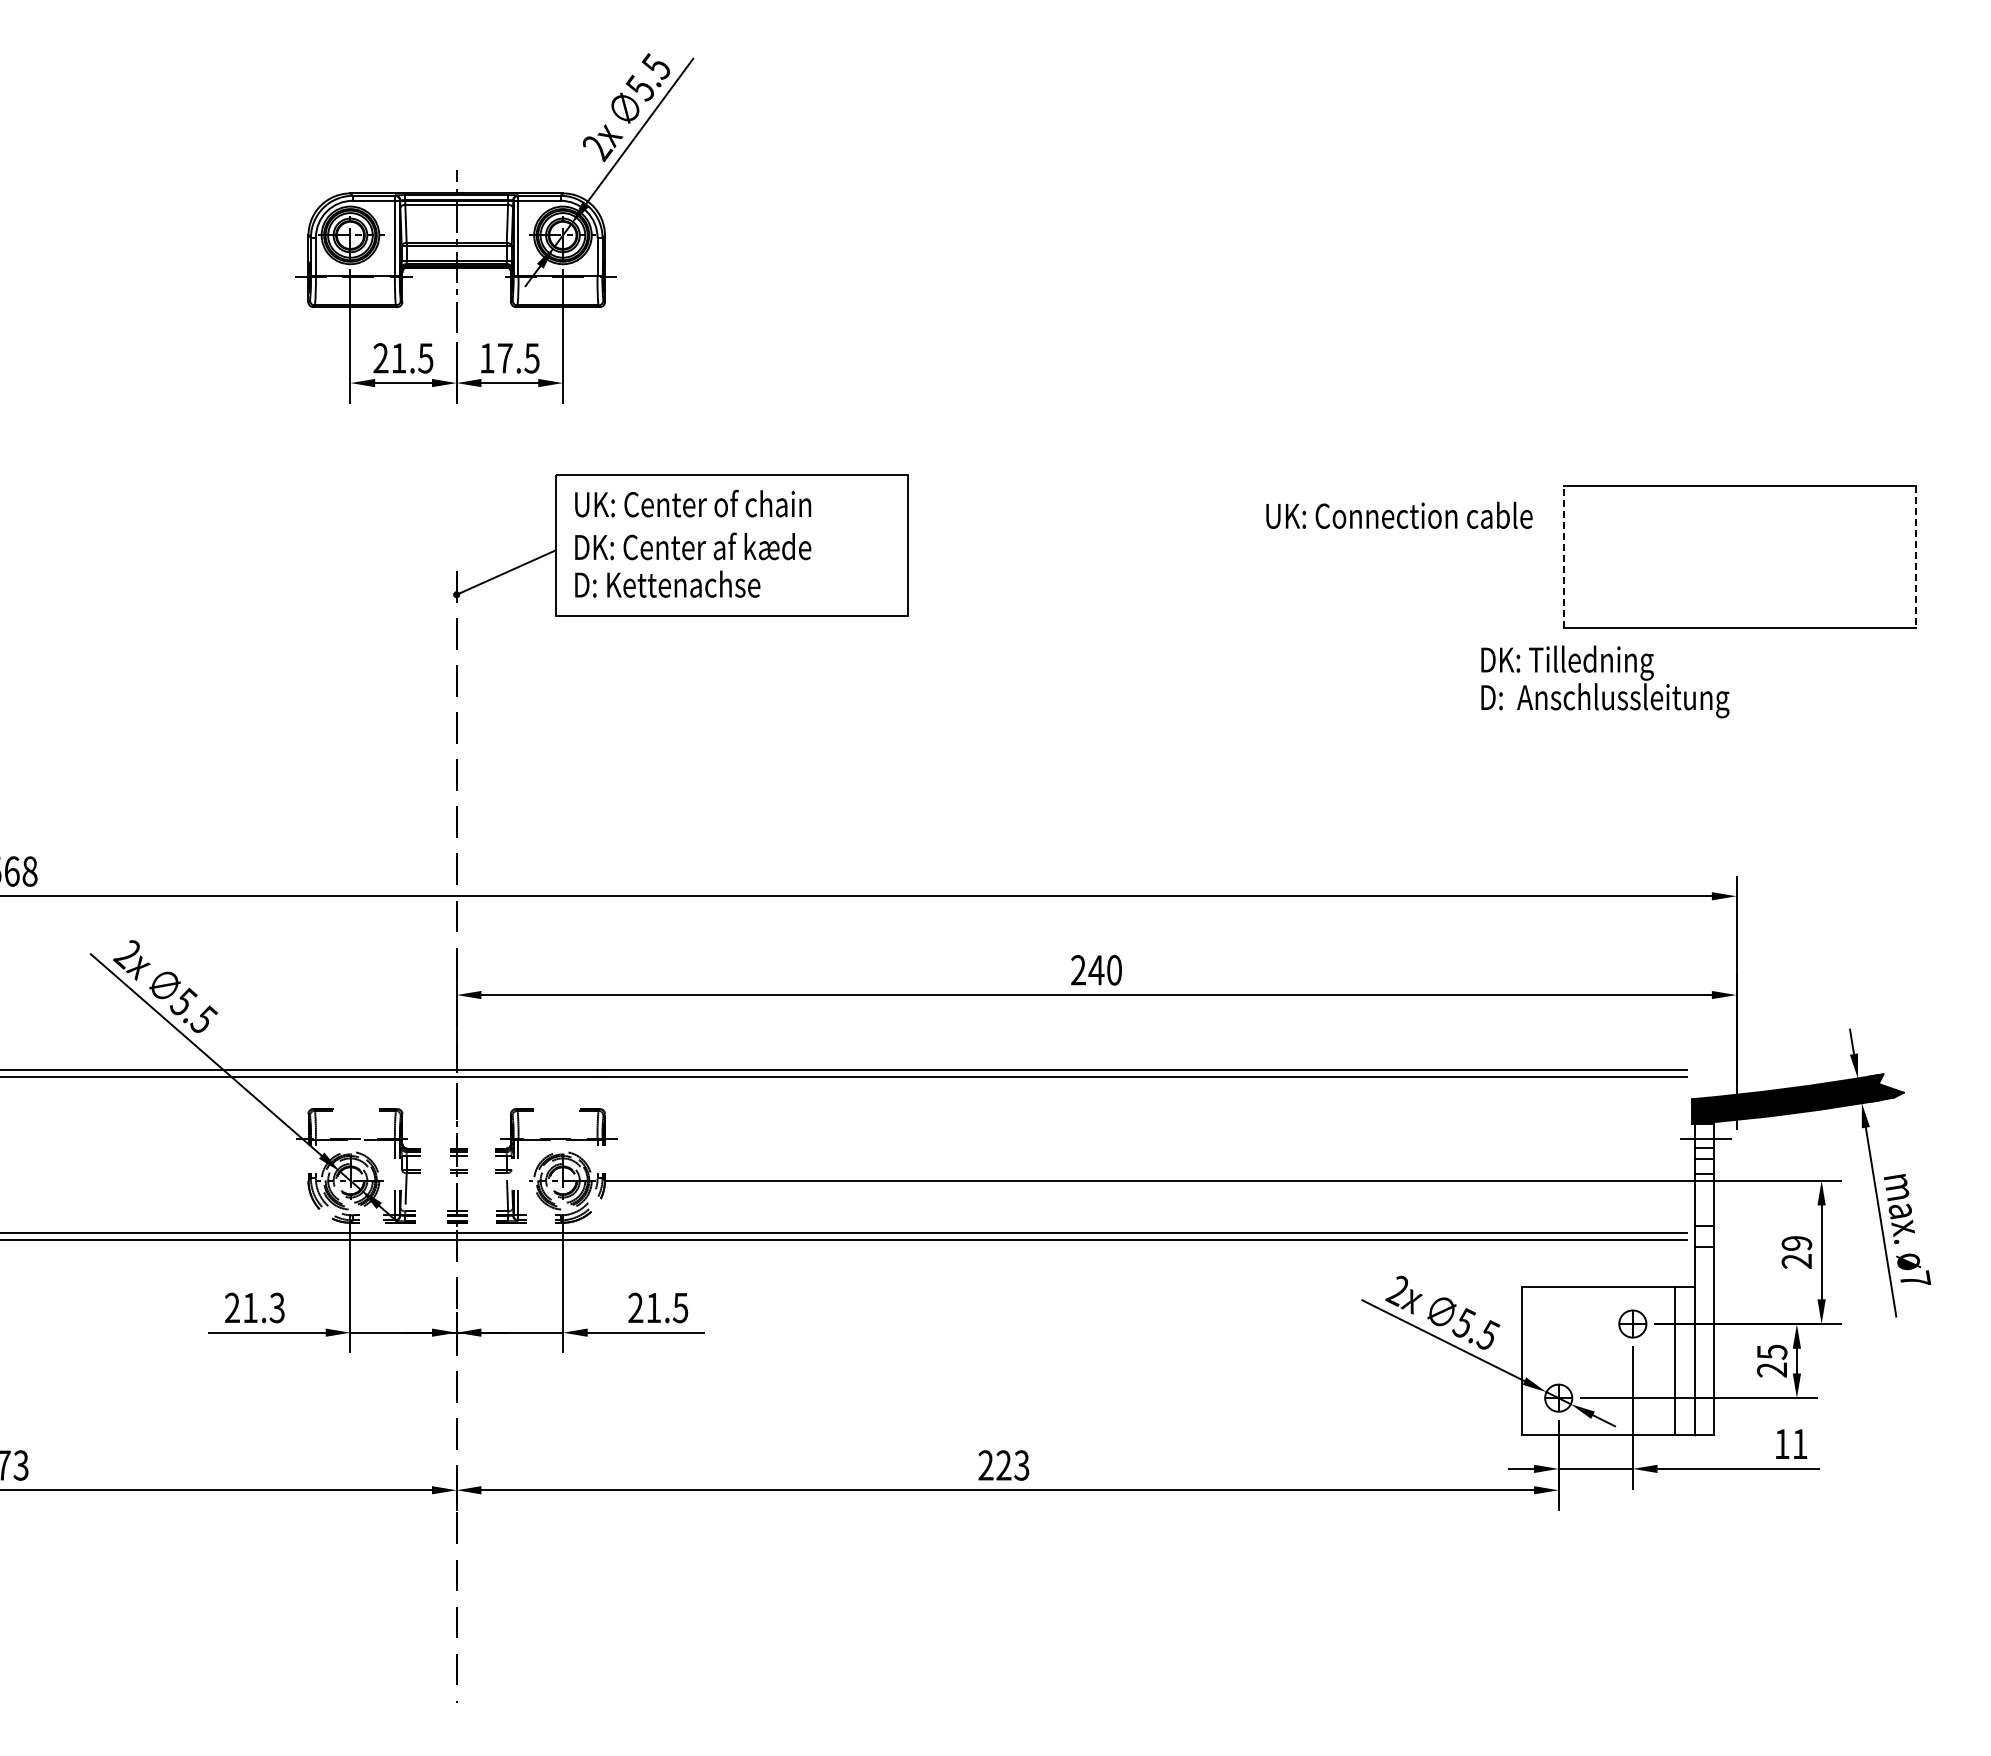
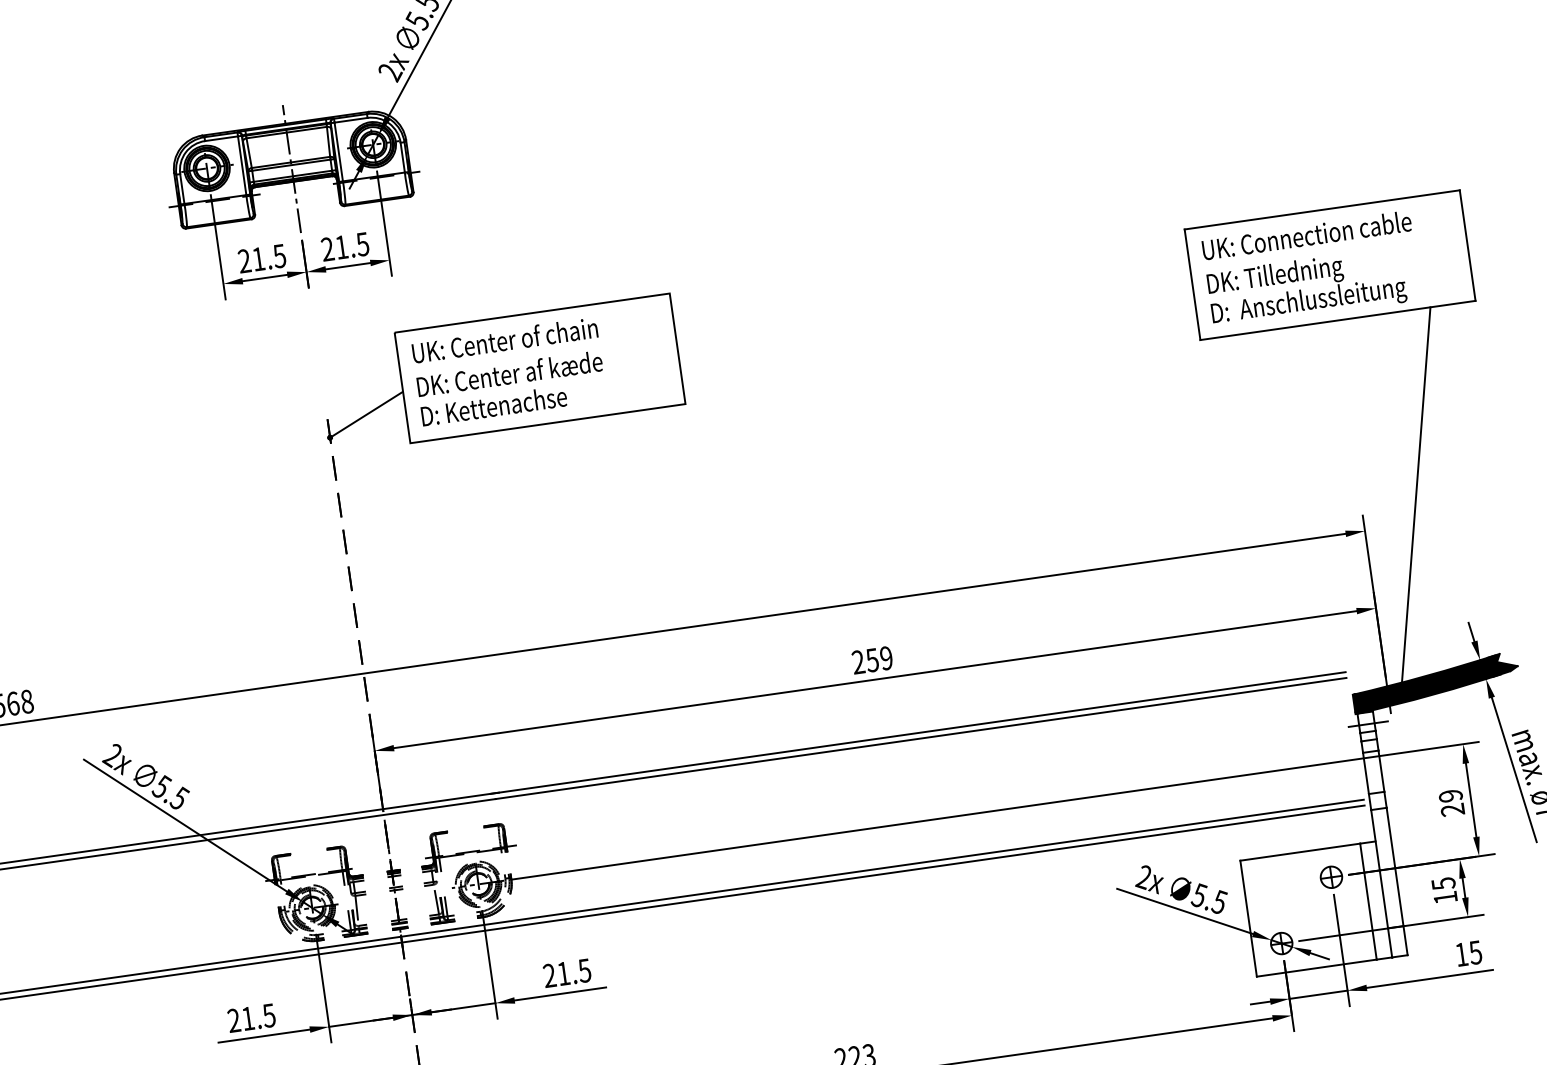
text: (495, 358) -> (334, 248), 17.5 -> 21.5
text: (1399, 514) -> (1306, 234), moved
line: (1564, 556) -> (1192, 284), dashed -> solid
line: (1916, 556) -> (1467, 245), dashed -> solid
text: (1605, 681) -> (1307, 287), moved
line: (1806, 861) -> (1415, 496), added
text: (1104, 970) -> (878, 659), 240 -> 259
text: (277, 1307) -> (269, 1015), 21.3 -> 21.5
text: (1771, 1369) -> (1445, 897), 25 -> 15
text: (1799, 1444) -> (1475, 952), 11 -> 15

